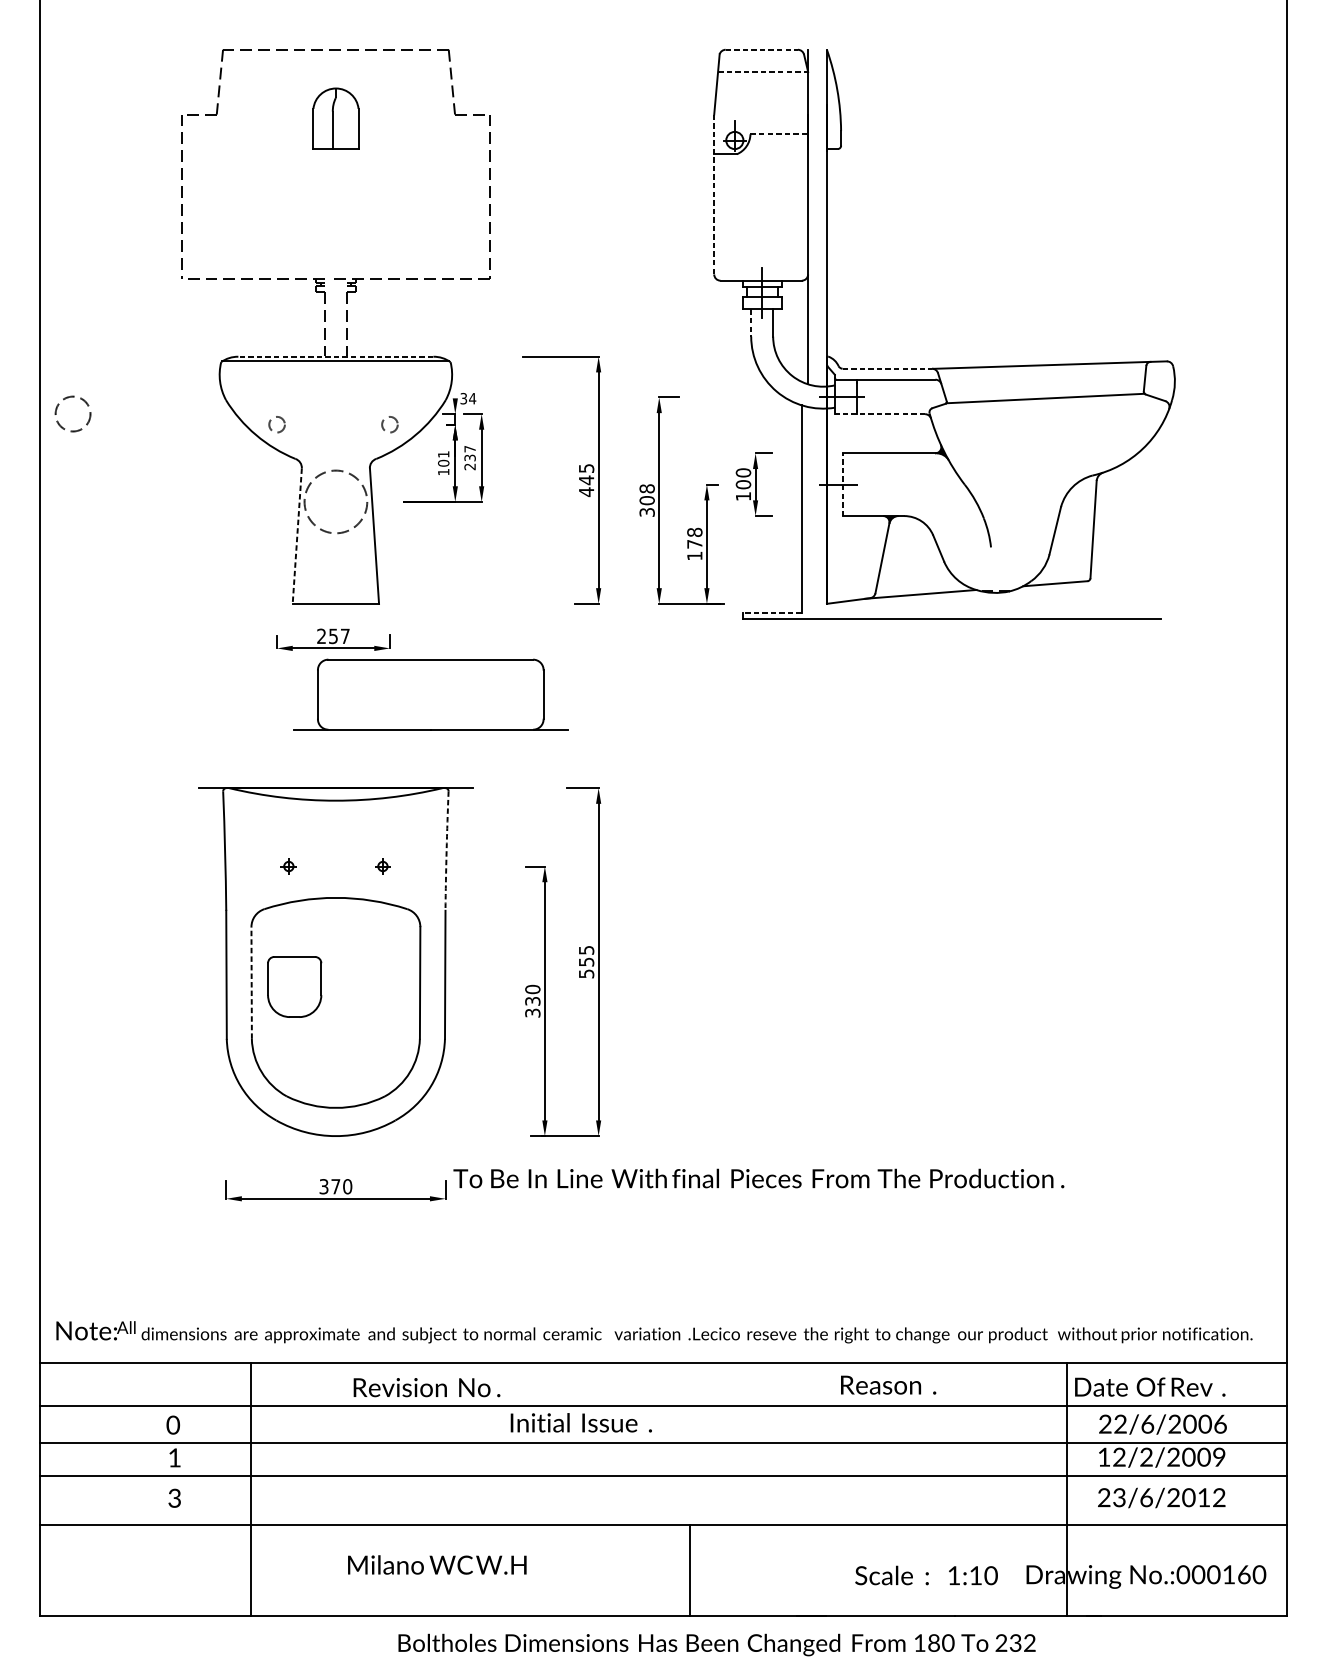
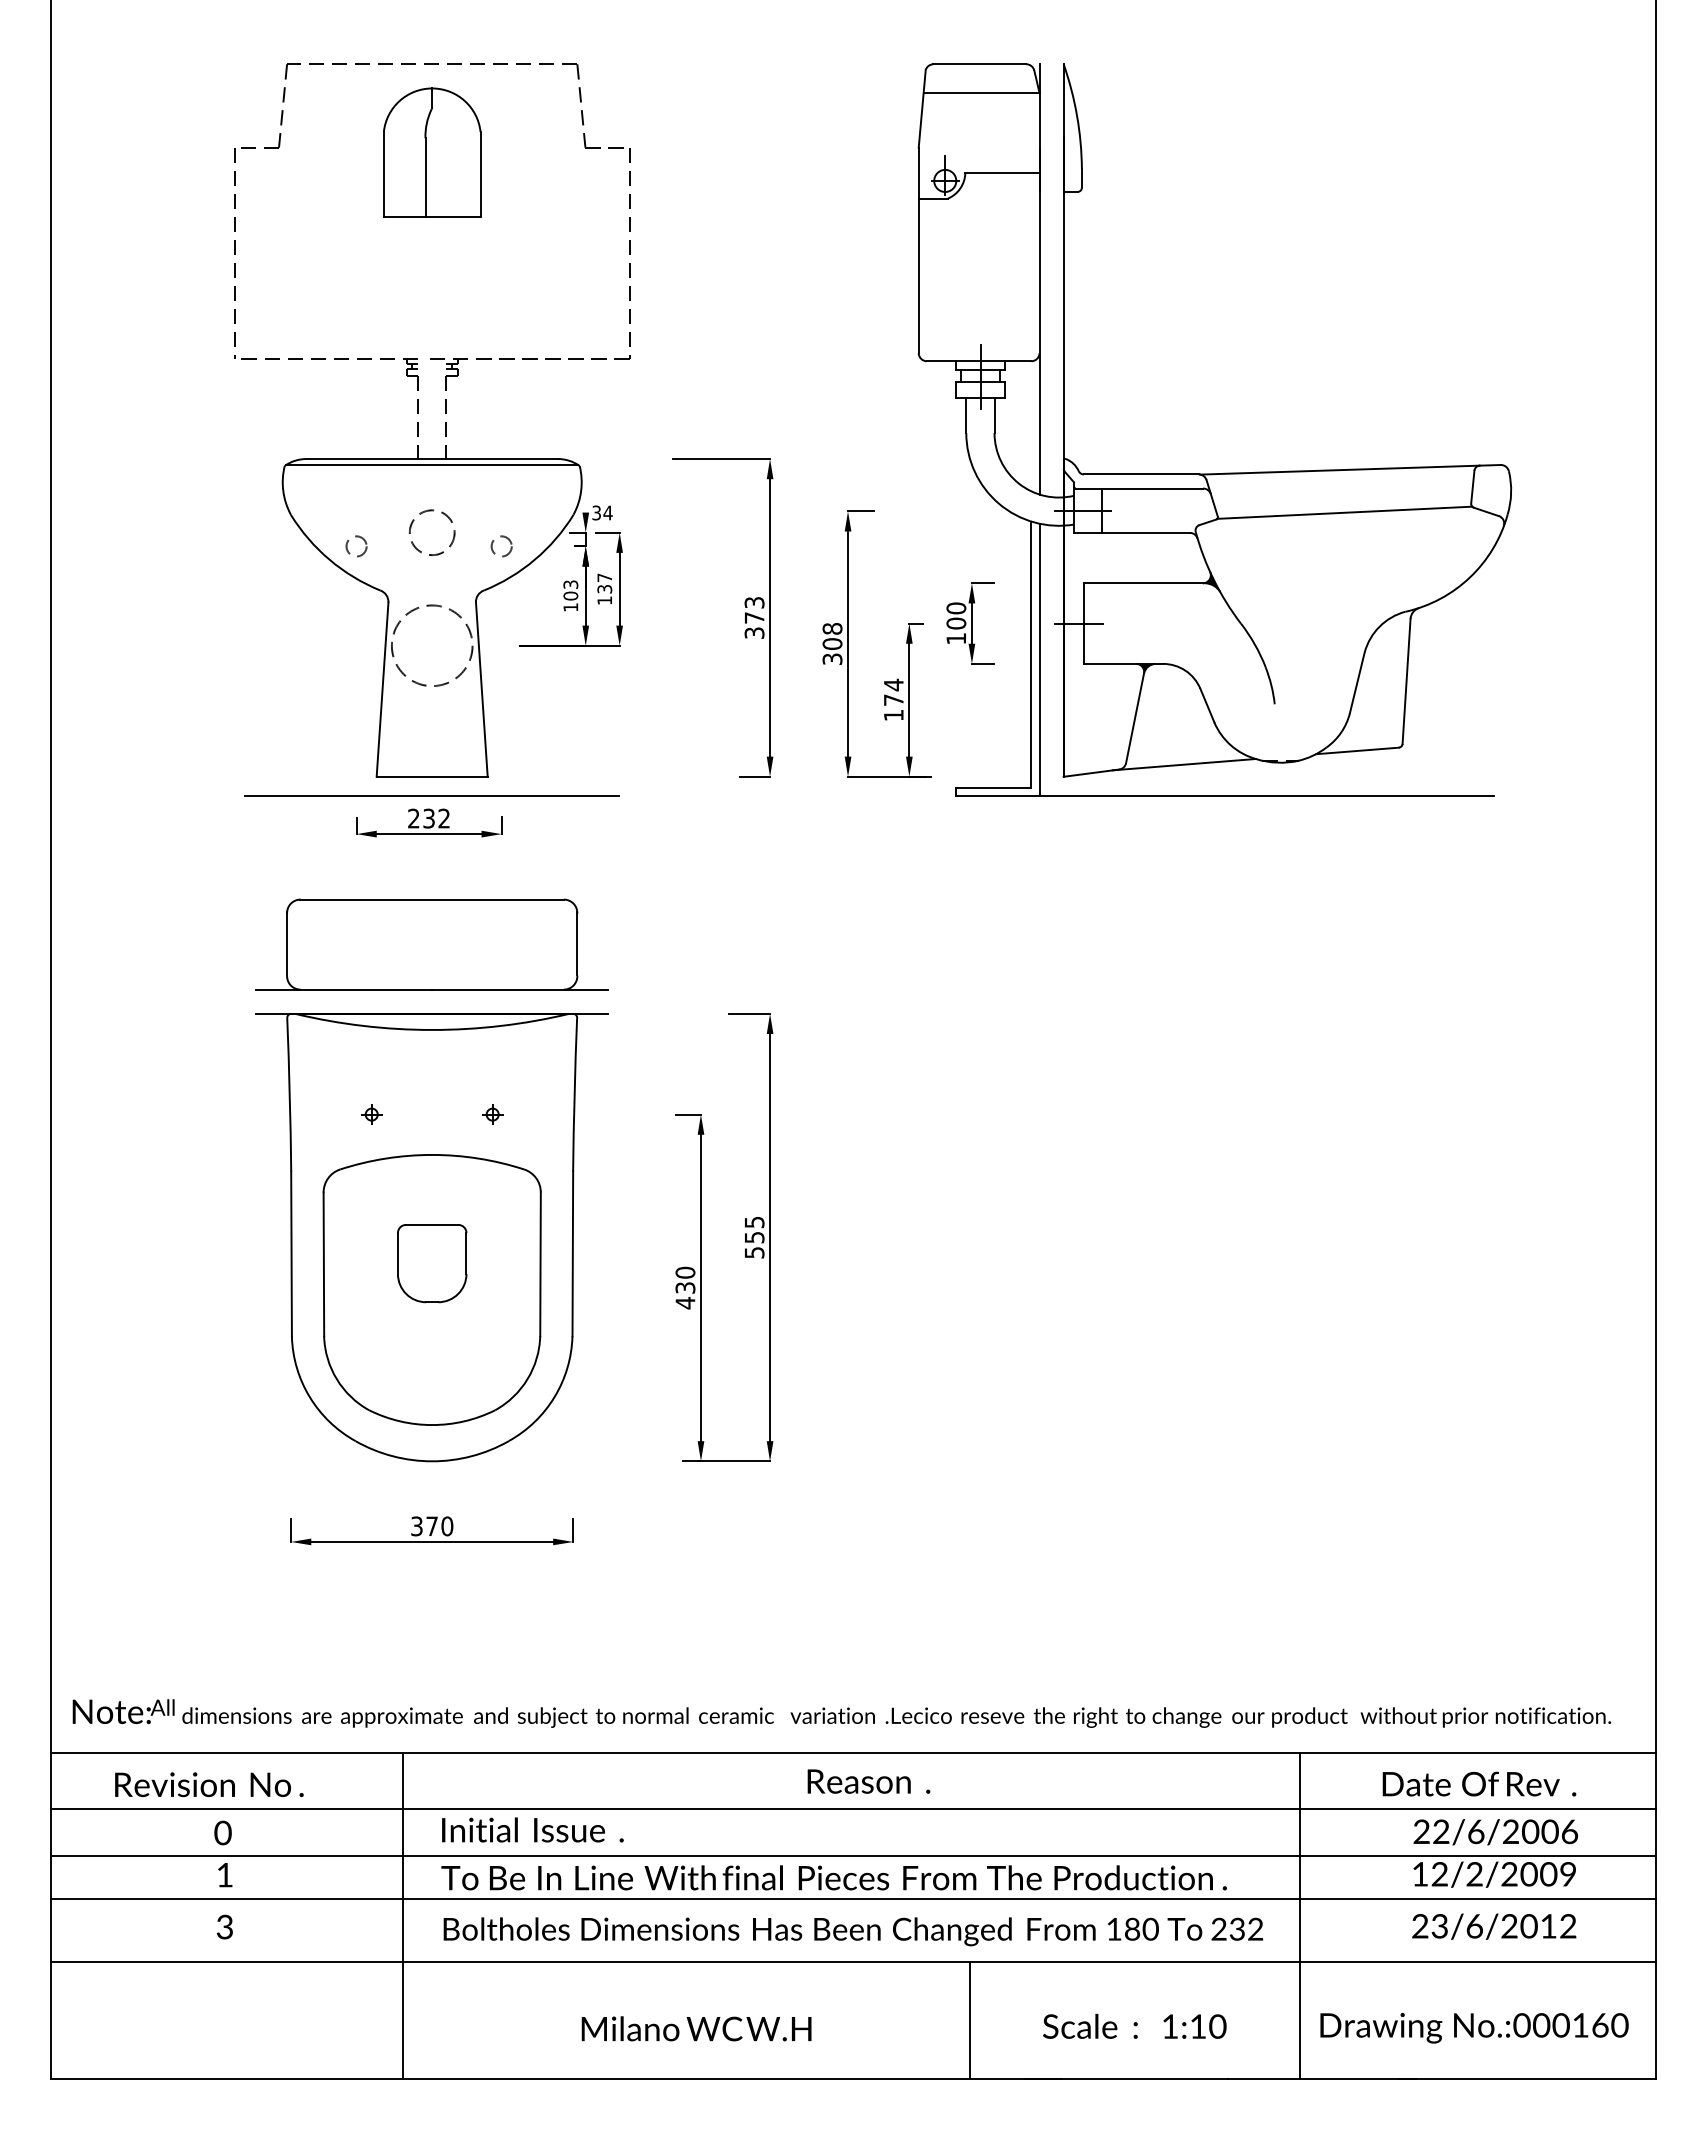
line: (762, 49) -> (980, 64), dashed -> solid
line: (763, 71) -> (981, 92), dashed -> solid
part: (336, 118) -> (432, 152), size x1.67
line: (779, 134) -> (1002, 173), dashed -> solid
line: (714, 194) -> (918, 250), dashed -> solid
line: (751, 323) -> (966, 416), dashed -> solid
line: (335, 357) -> (431, 459), dashed -> solid
line: (887, 368) -> (1141, 474), dashed -> solid
circle: (72, 413) -> (431, 532), moved
line: (880, 413) -> (1132, 532), dashed -> solid
text: (443, 454) -> (570, 584), 101 -> 103
text: (469, 466) -> (604, 600), 237 -> 137
text: (586, 480) -> (754, 618), 445 -> 373
line: (842, 484) -> (1083, 623), dashed -> solid
line: (808, 512) -> (1039, 659), added
text: (694, 532) -> (893, 684), 178 -> 174
line: (297, 536) -> (382, 690), dashed -> solid
line: (772, 612) -> (993, 788), dashed -> solid
line: (336, 619) -> (432, 796), added
text: (339, 636) -> (436, 818), 257 -> 232
part: (430, 694) -> (431, 944), moved
arc: (446, 850) -> (574, 1094), dashed -> solid
line: (251, 983) -> (323, 1264), dashed -> solid
part: (294, 986) -> (432, 1263), moved
text: (532, 1013) -> (685, 1303), 330 -> 430
text: (758, 1178) -> (833, 1877), moved
text: (888, 1385) -> (868, 1781), moved
text: (427, 1387) -> (209, 1784), moved
text: (581, 1422) -> (532, 1829), moved
line: (250, 1489) -> (402, 1915), moved
line: (1067, 1489) -> (1300, 1915), moved
text: (437, 1564) -> (696, 2028), moved
line: (689, 1570) -> (970, 2019), moved
text: (926, 1574) -> (1134, 2025), moved
text: (717, 1644) -> (853, 1931), moved

